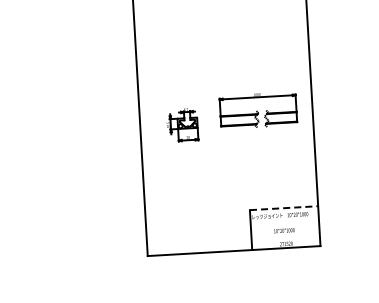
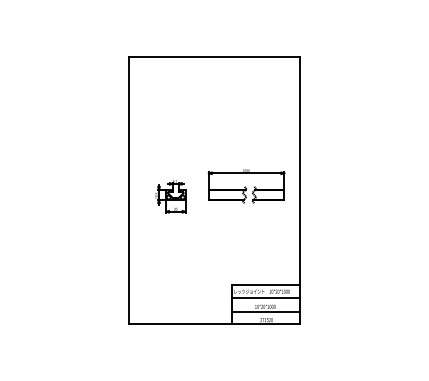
line: (284, 208) -> (266, 284), dashed -> solid
line: (284, 222) -> (266, 298), added
line: (285, 235) -> (266, 311), added

